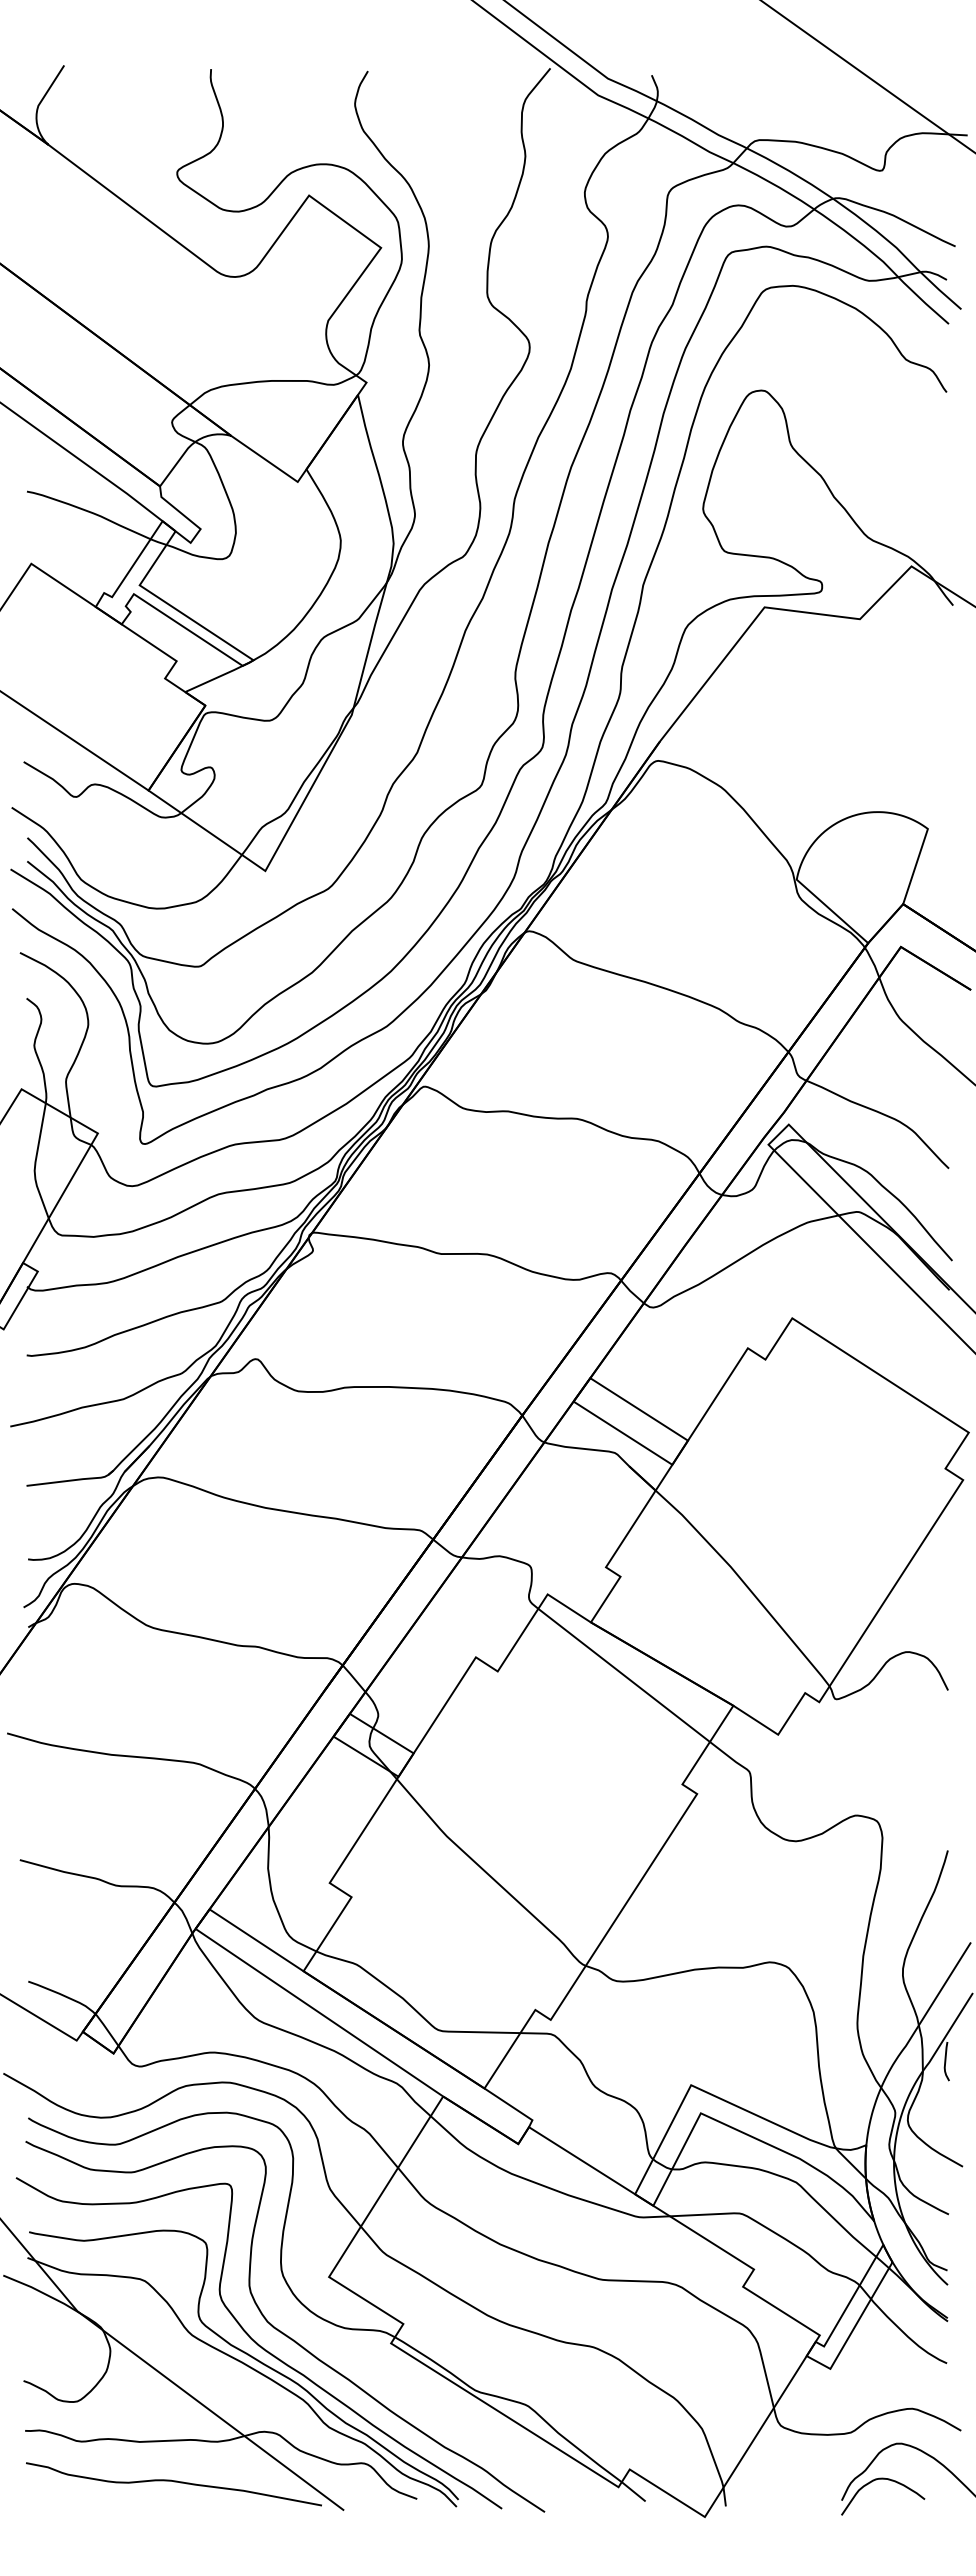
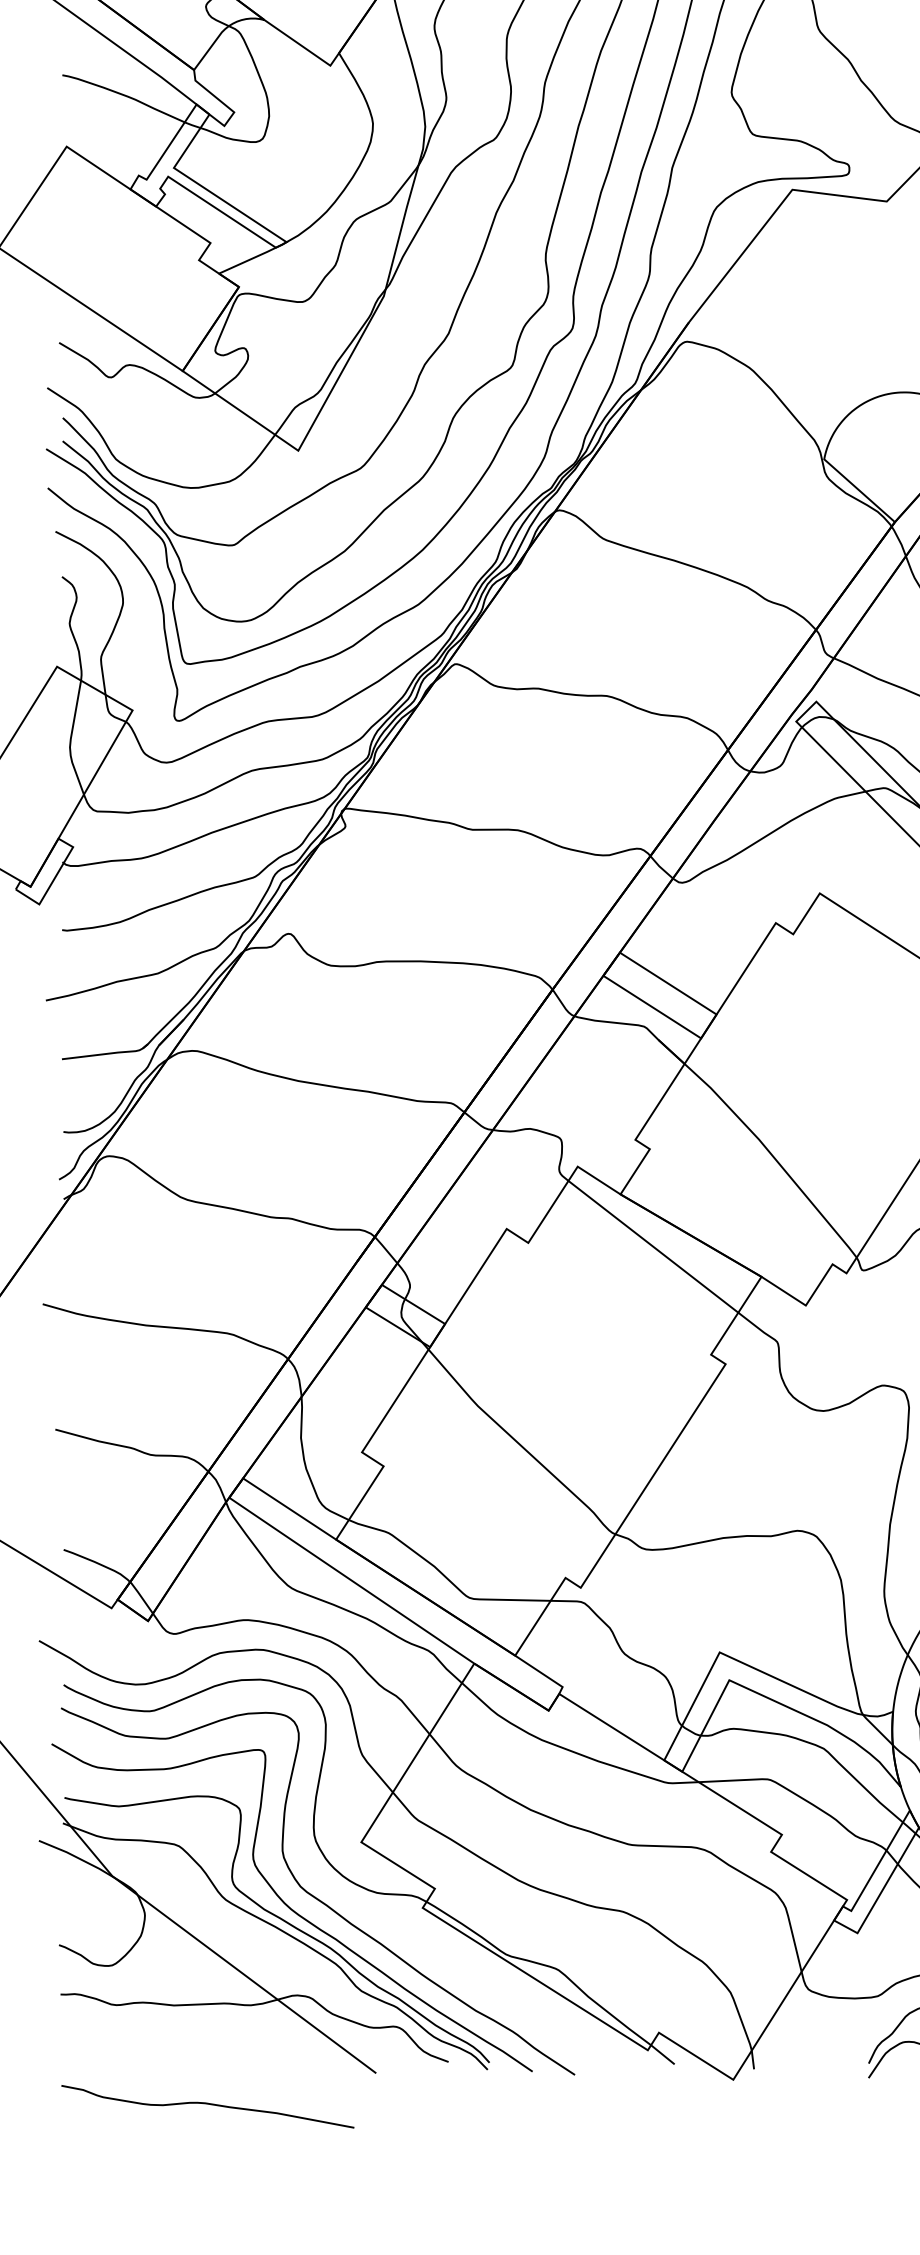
curve: (174, 2482) -> (208, 2104), moved

